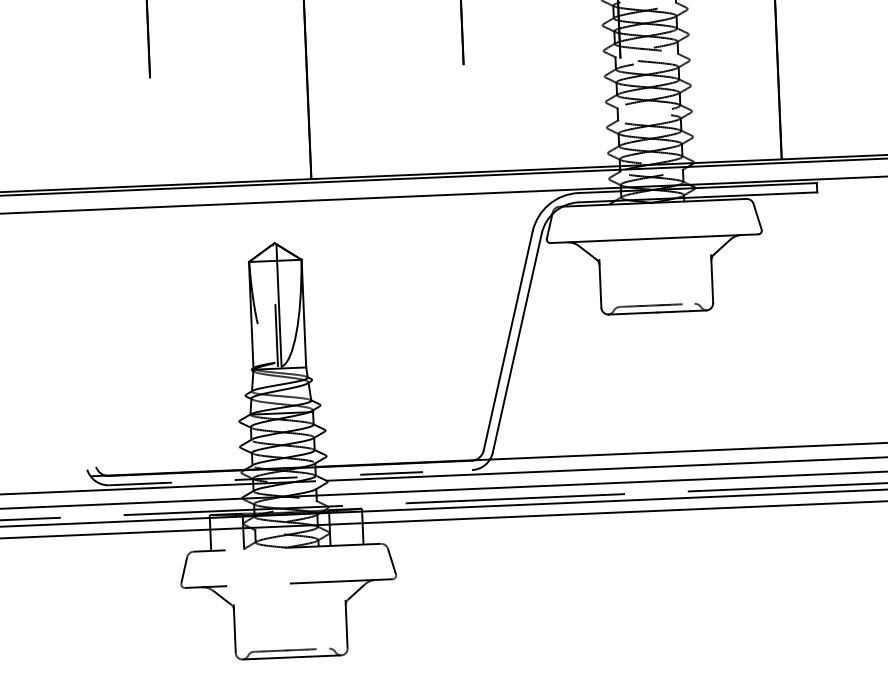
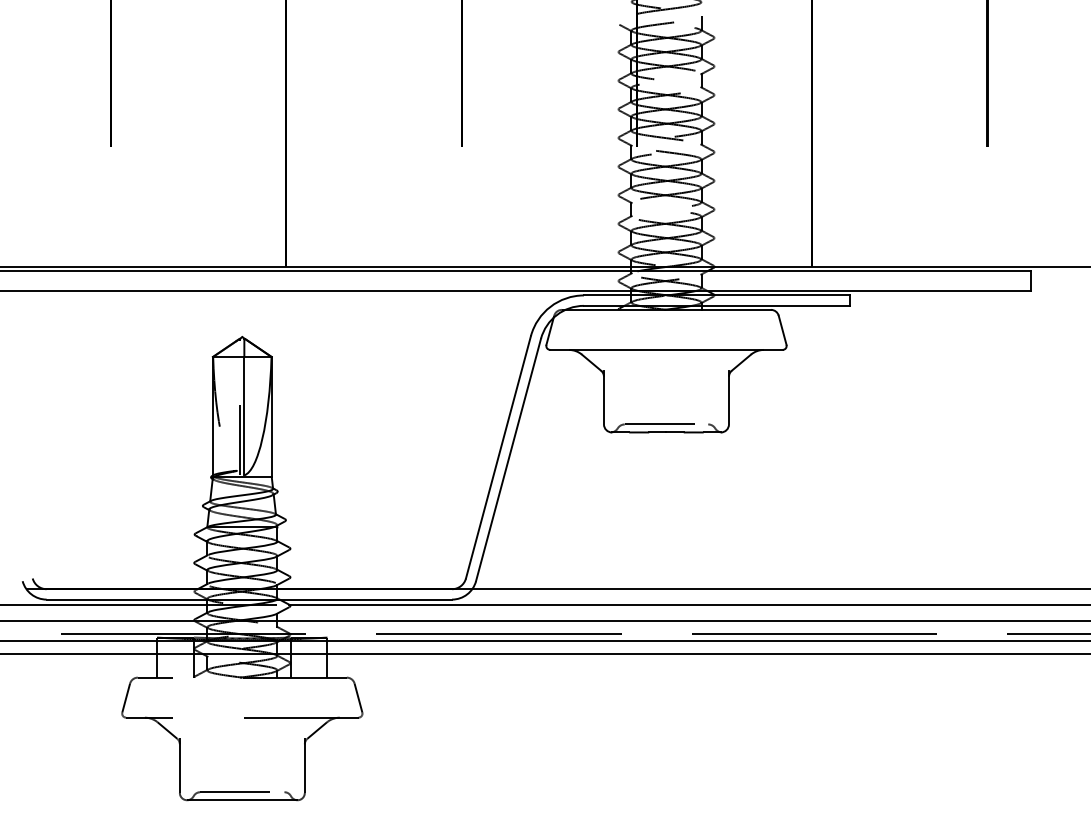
line: (290, 477) -> (249, 599), dashed -> solid

